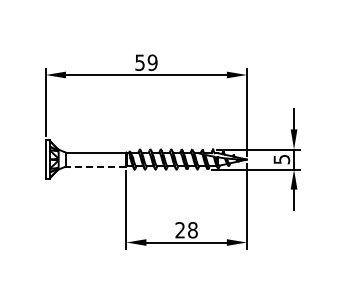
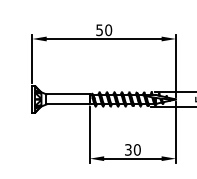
text: (152, 62) -> (108, 30), 59 -> 50
line: (95, 166) -> (67, 104), dashed -> solid
text: (186, 230) -> (132, 150), 28 -> 30

